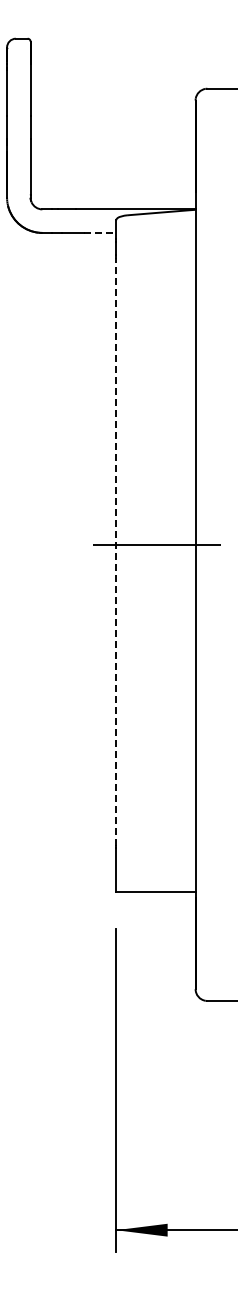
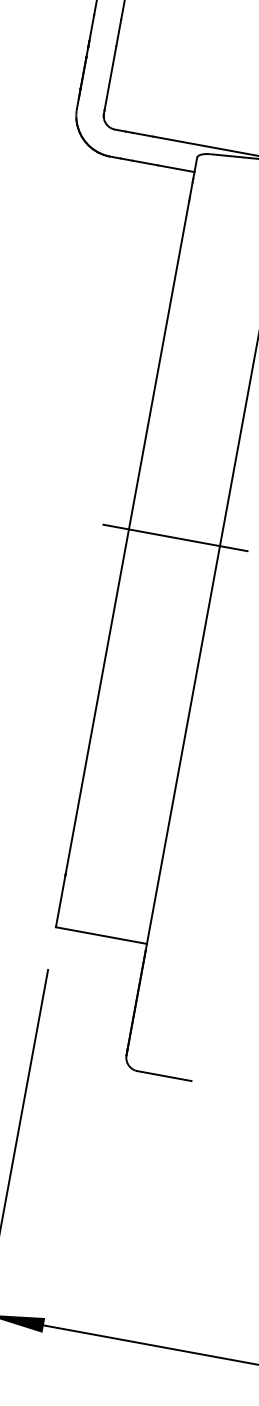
line: (100, 232) -> (176, 168), dashed -> solid
line: (116, 551) -> (127, 537), dashed -> solid

